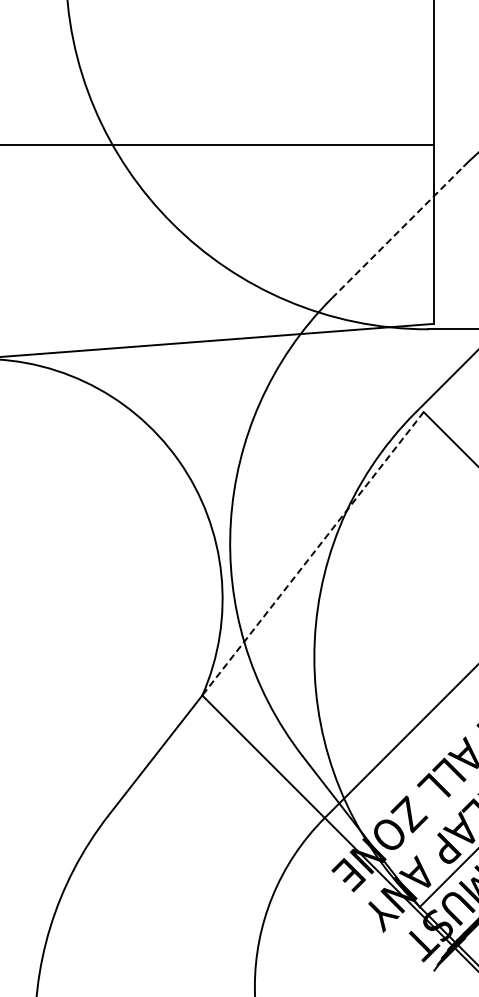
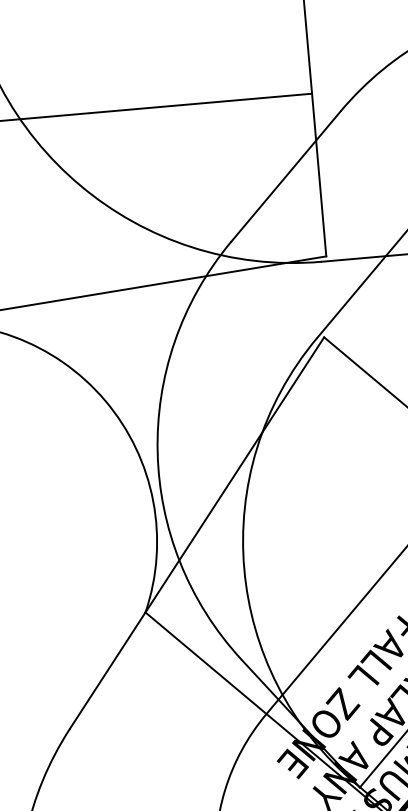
line: (397, 232) -> (286, 176), dashed -> solid
line: (313, 553) -> (235, 474), dashed -> solid

